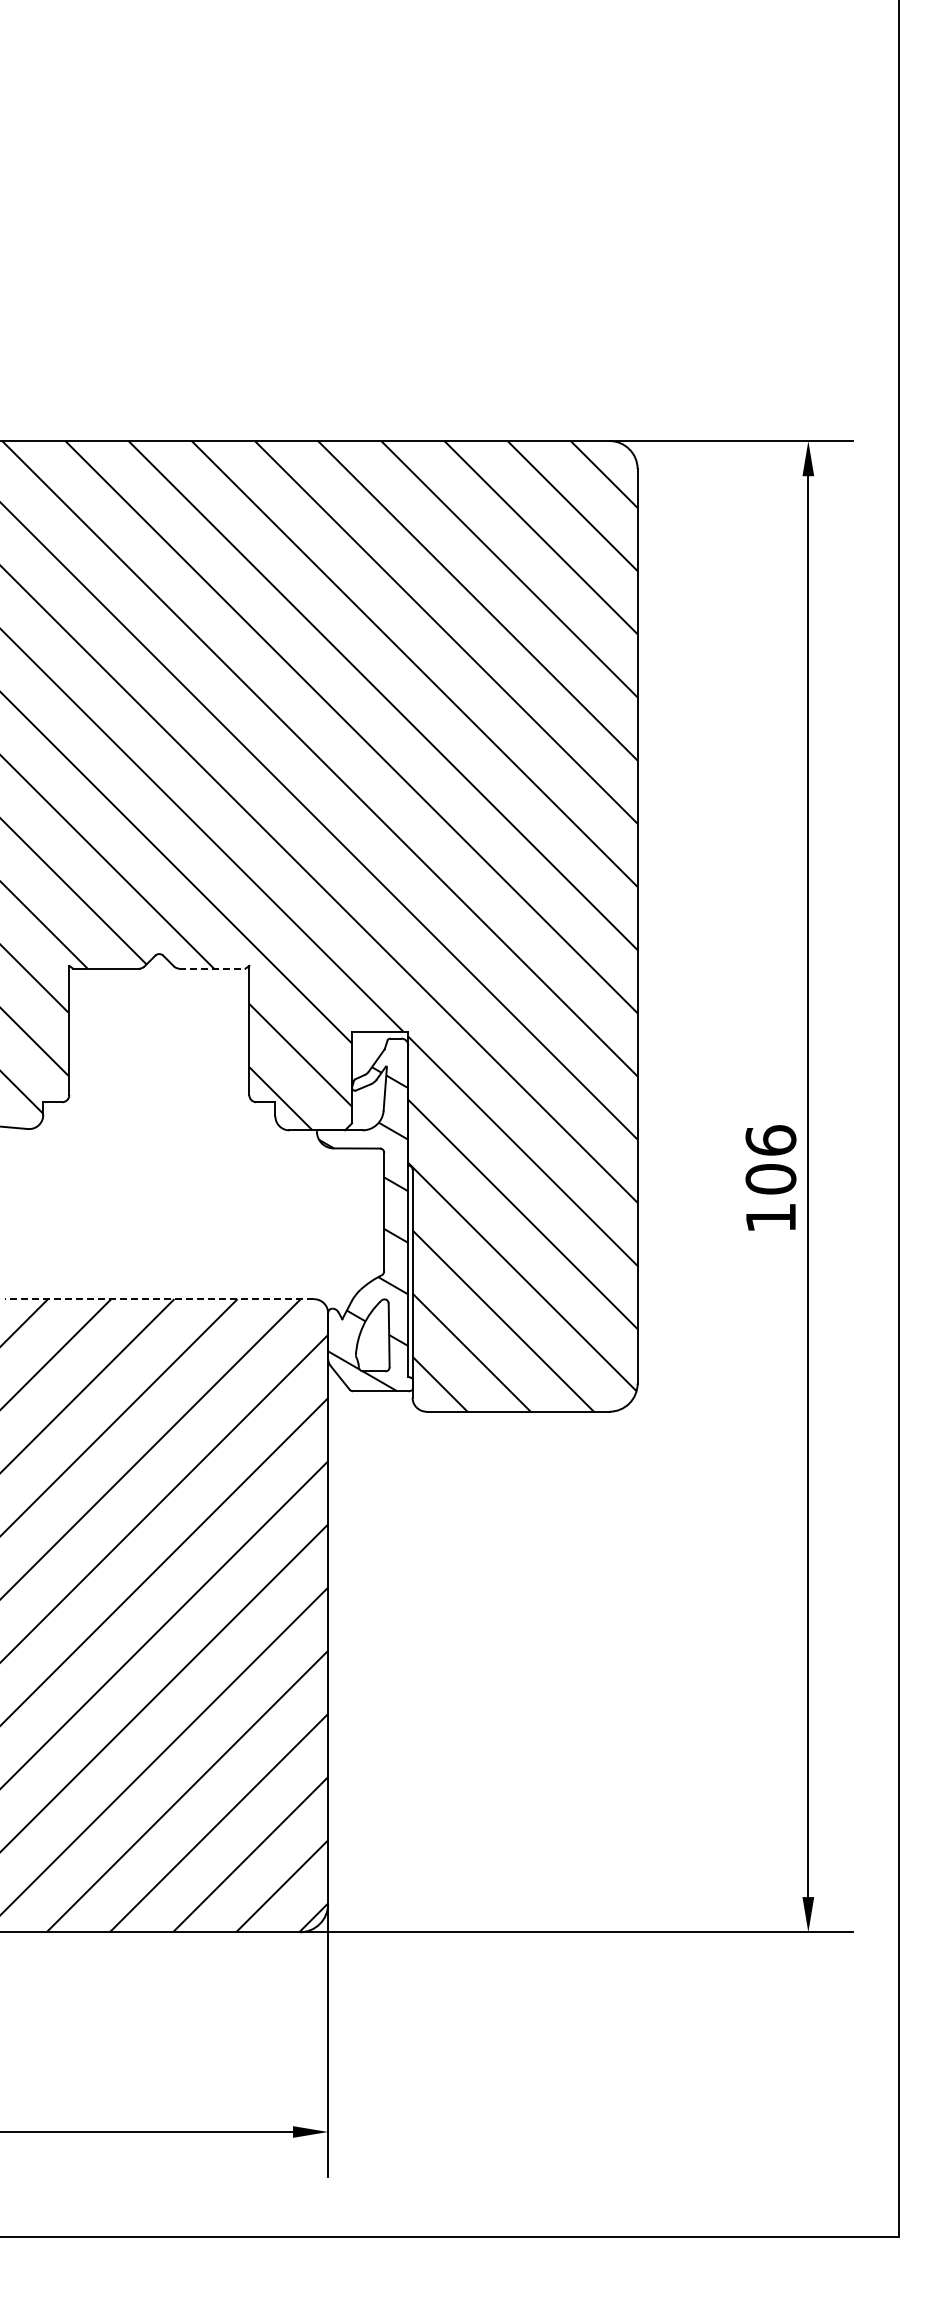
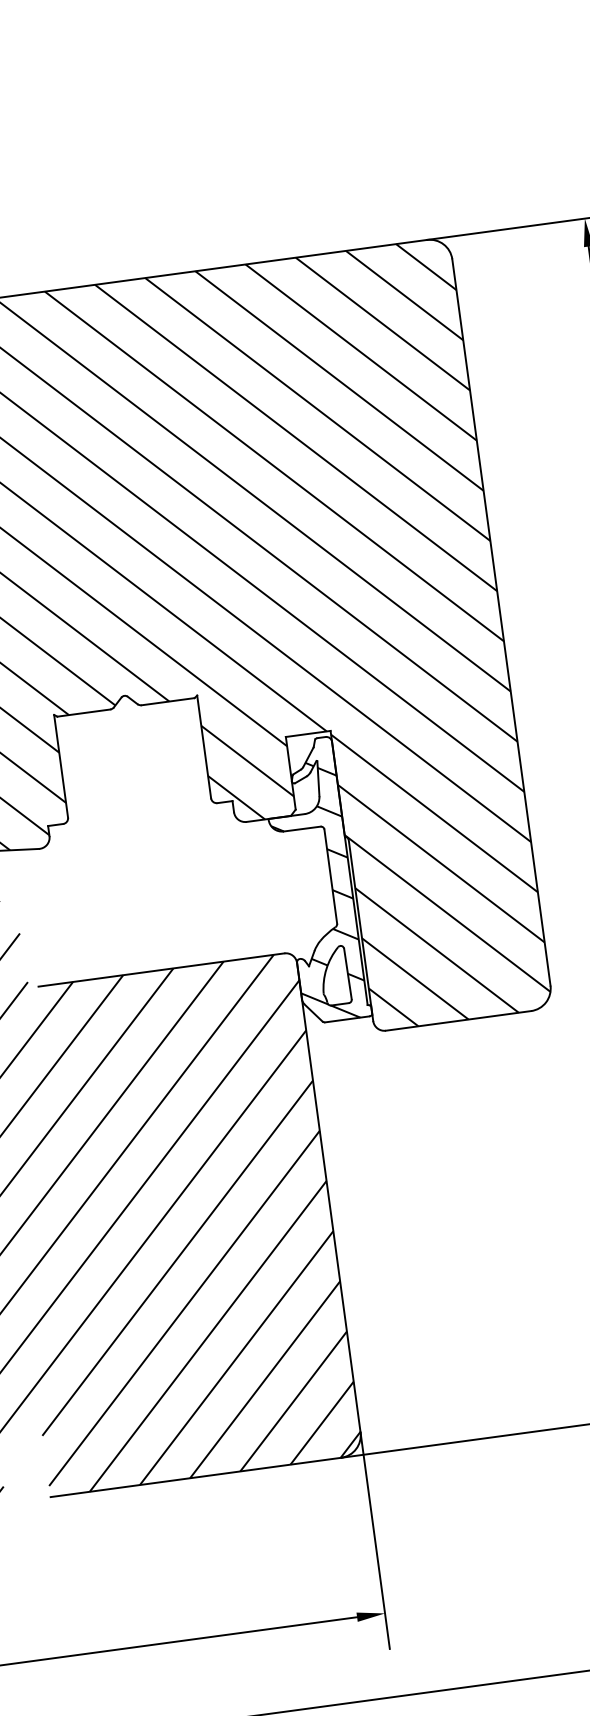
line: (212, 968) -> (168, 701), dashed -> solid
line: (159, 1299) -> (161, 970), dashed -> solid

